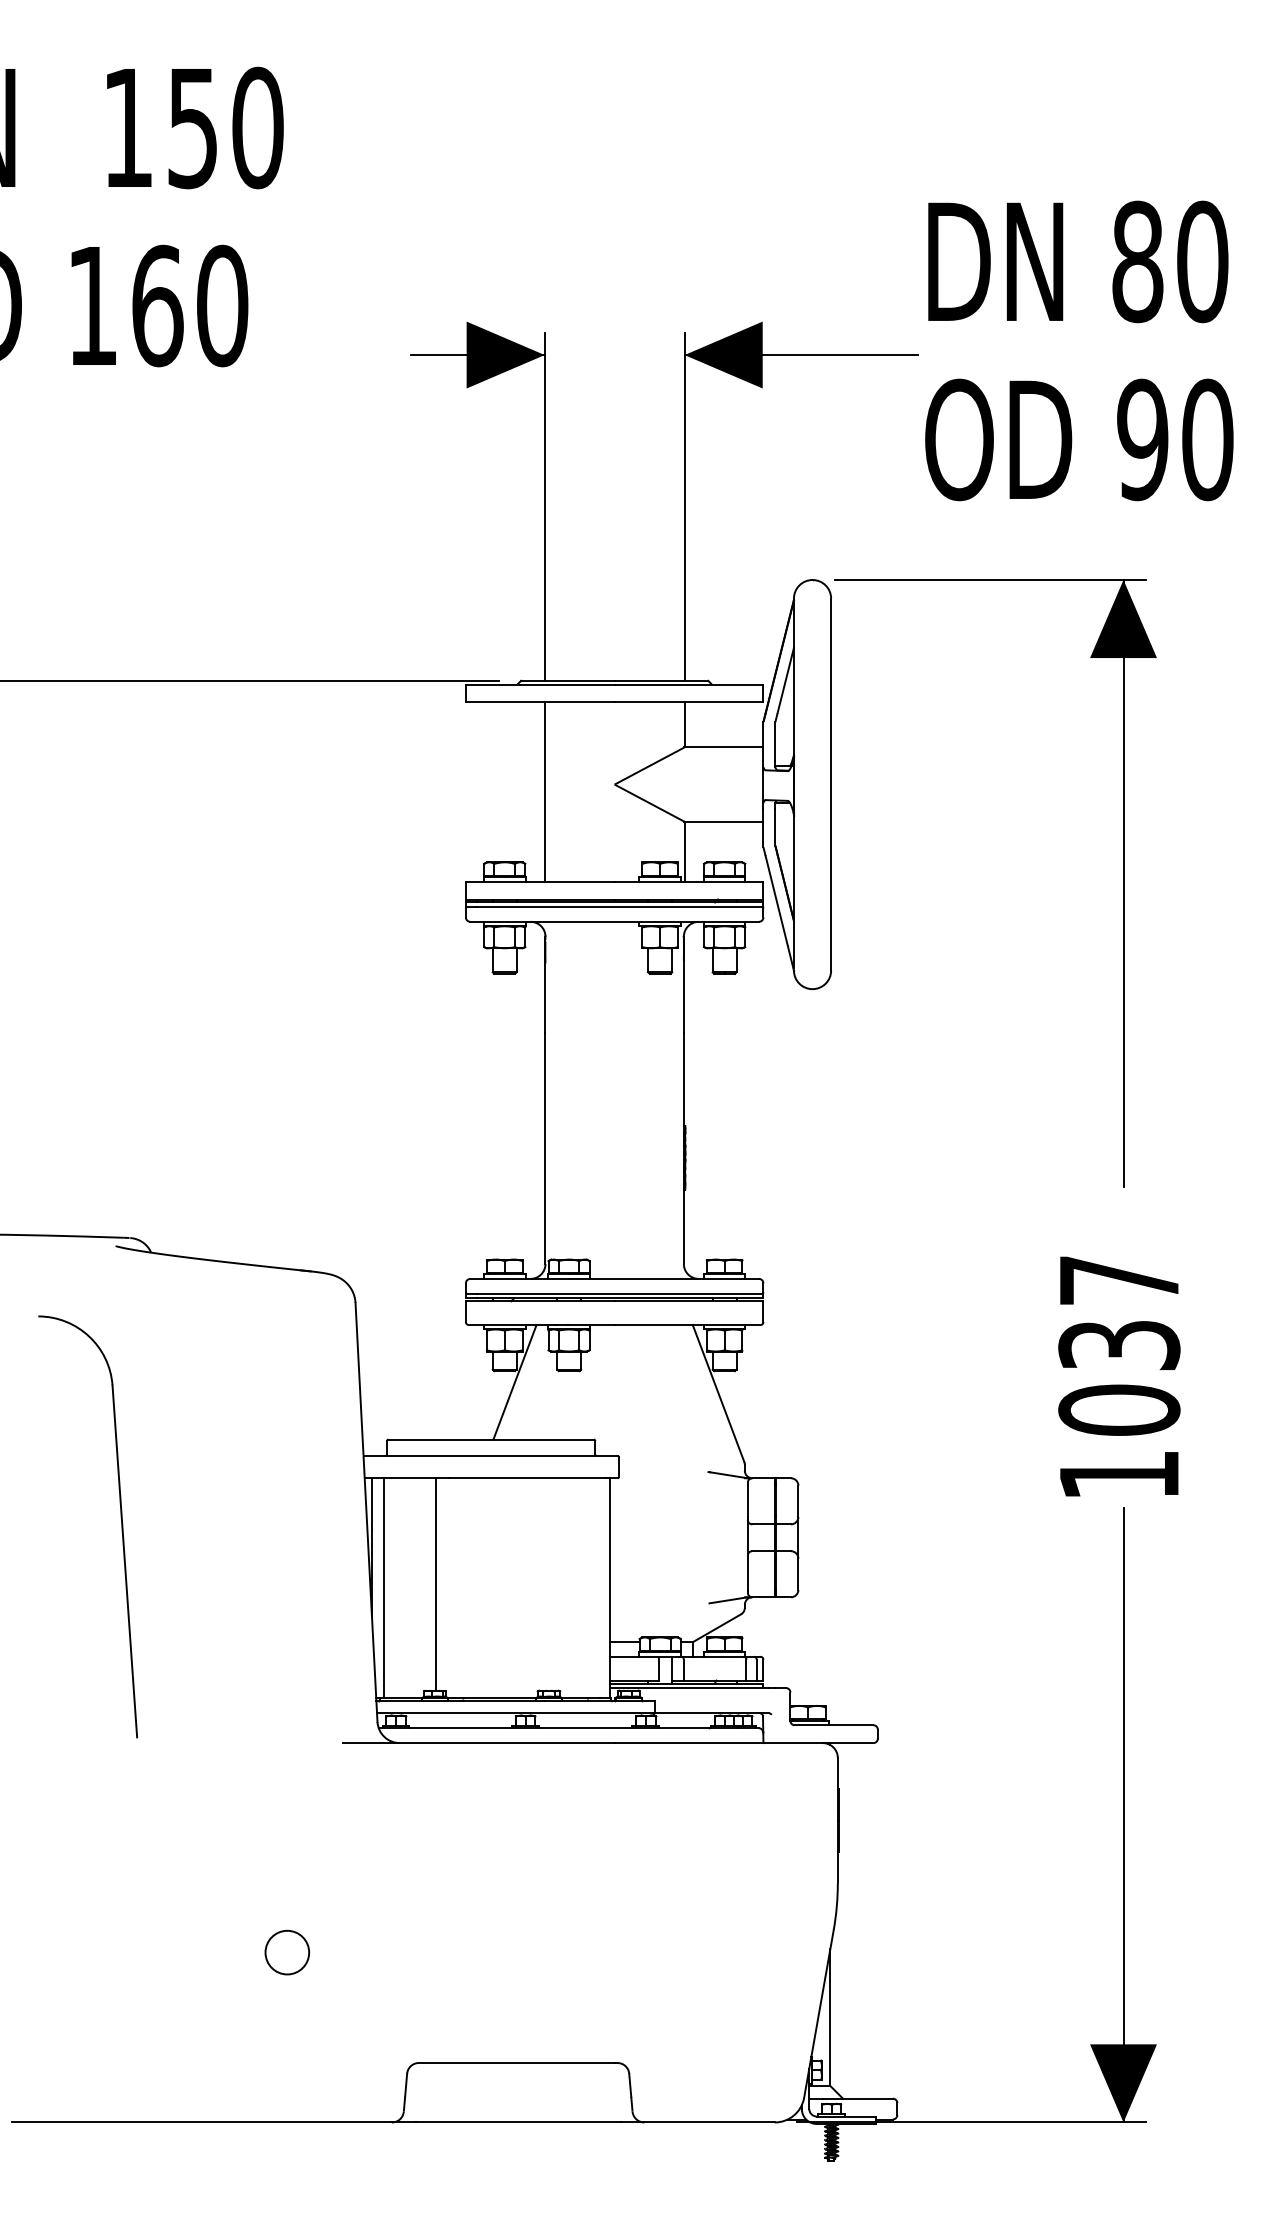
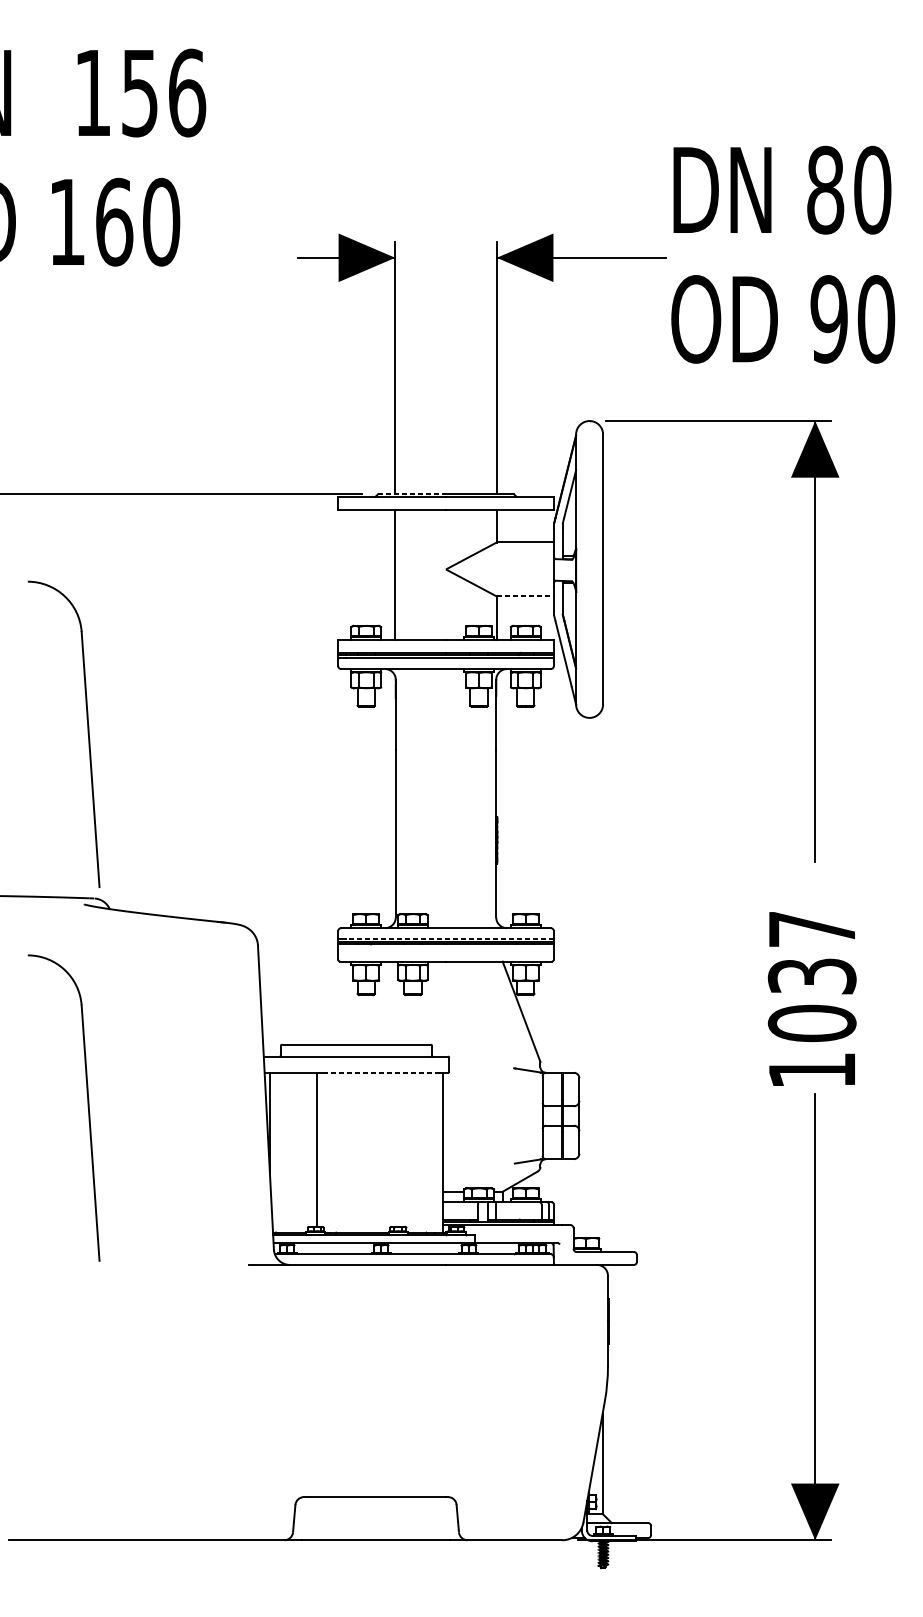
text: (258, 127) -> (187, 92), 150 -> 156
line: (567, 680) -> (411, 493), solid -> dashed
line: (723, 821) -> (524, 596), solid -> dashed
part: (120, 1003) -> (87, 728), added
line: (619, 1293) -> (449, 938), solid -> dashed
line: (514, 1382) -> (373, 1003), removed
line: (527, 1478) -> (382, 1072), solid -> dashed
line: (384, 1588) -> (279, 1152), removed
part: (287, 1952) -> (208, 1416), removed

